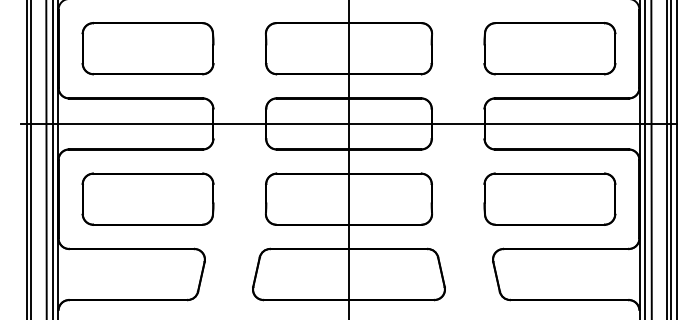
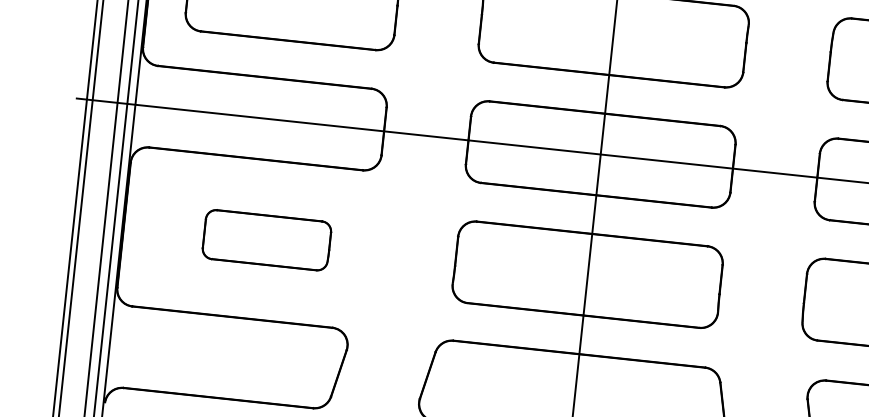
part: (147, 198) -> (266, 239), size x0.6

